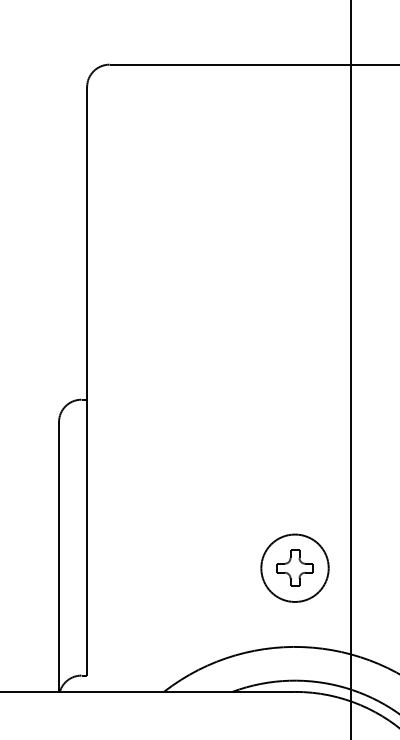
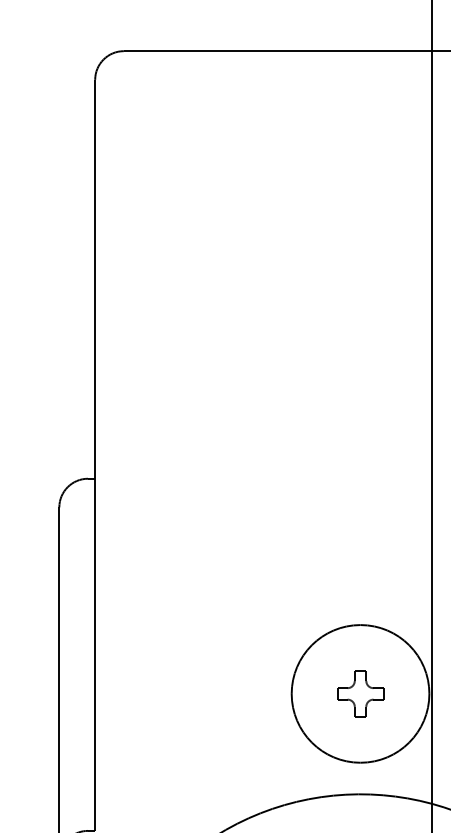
circle: (294, 567) -> (359, 692), size x1.6

